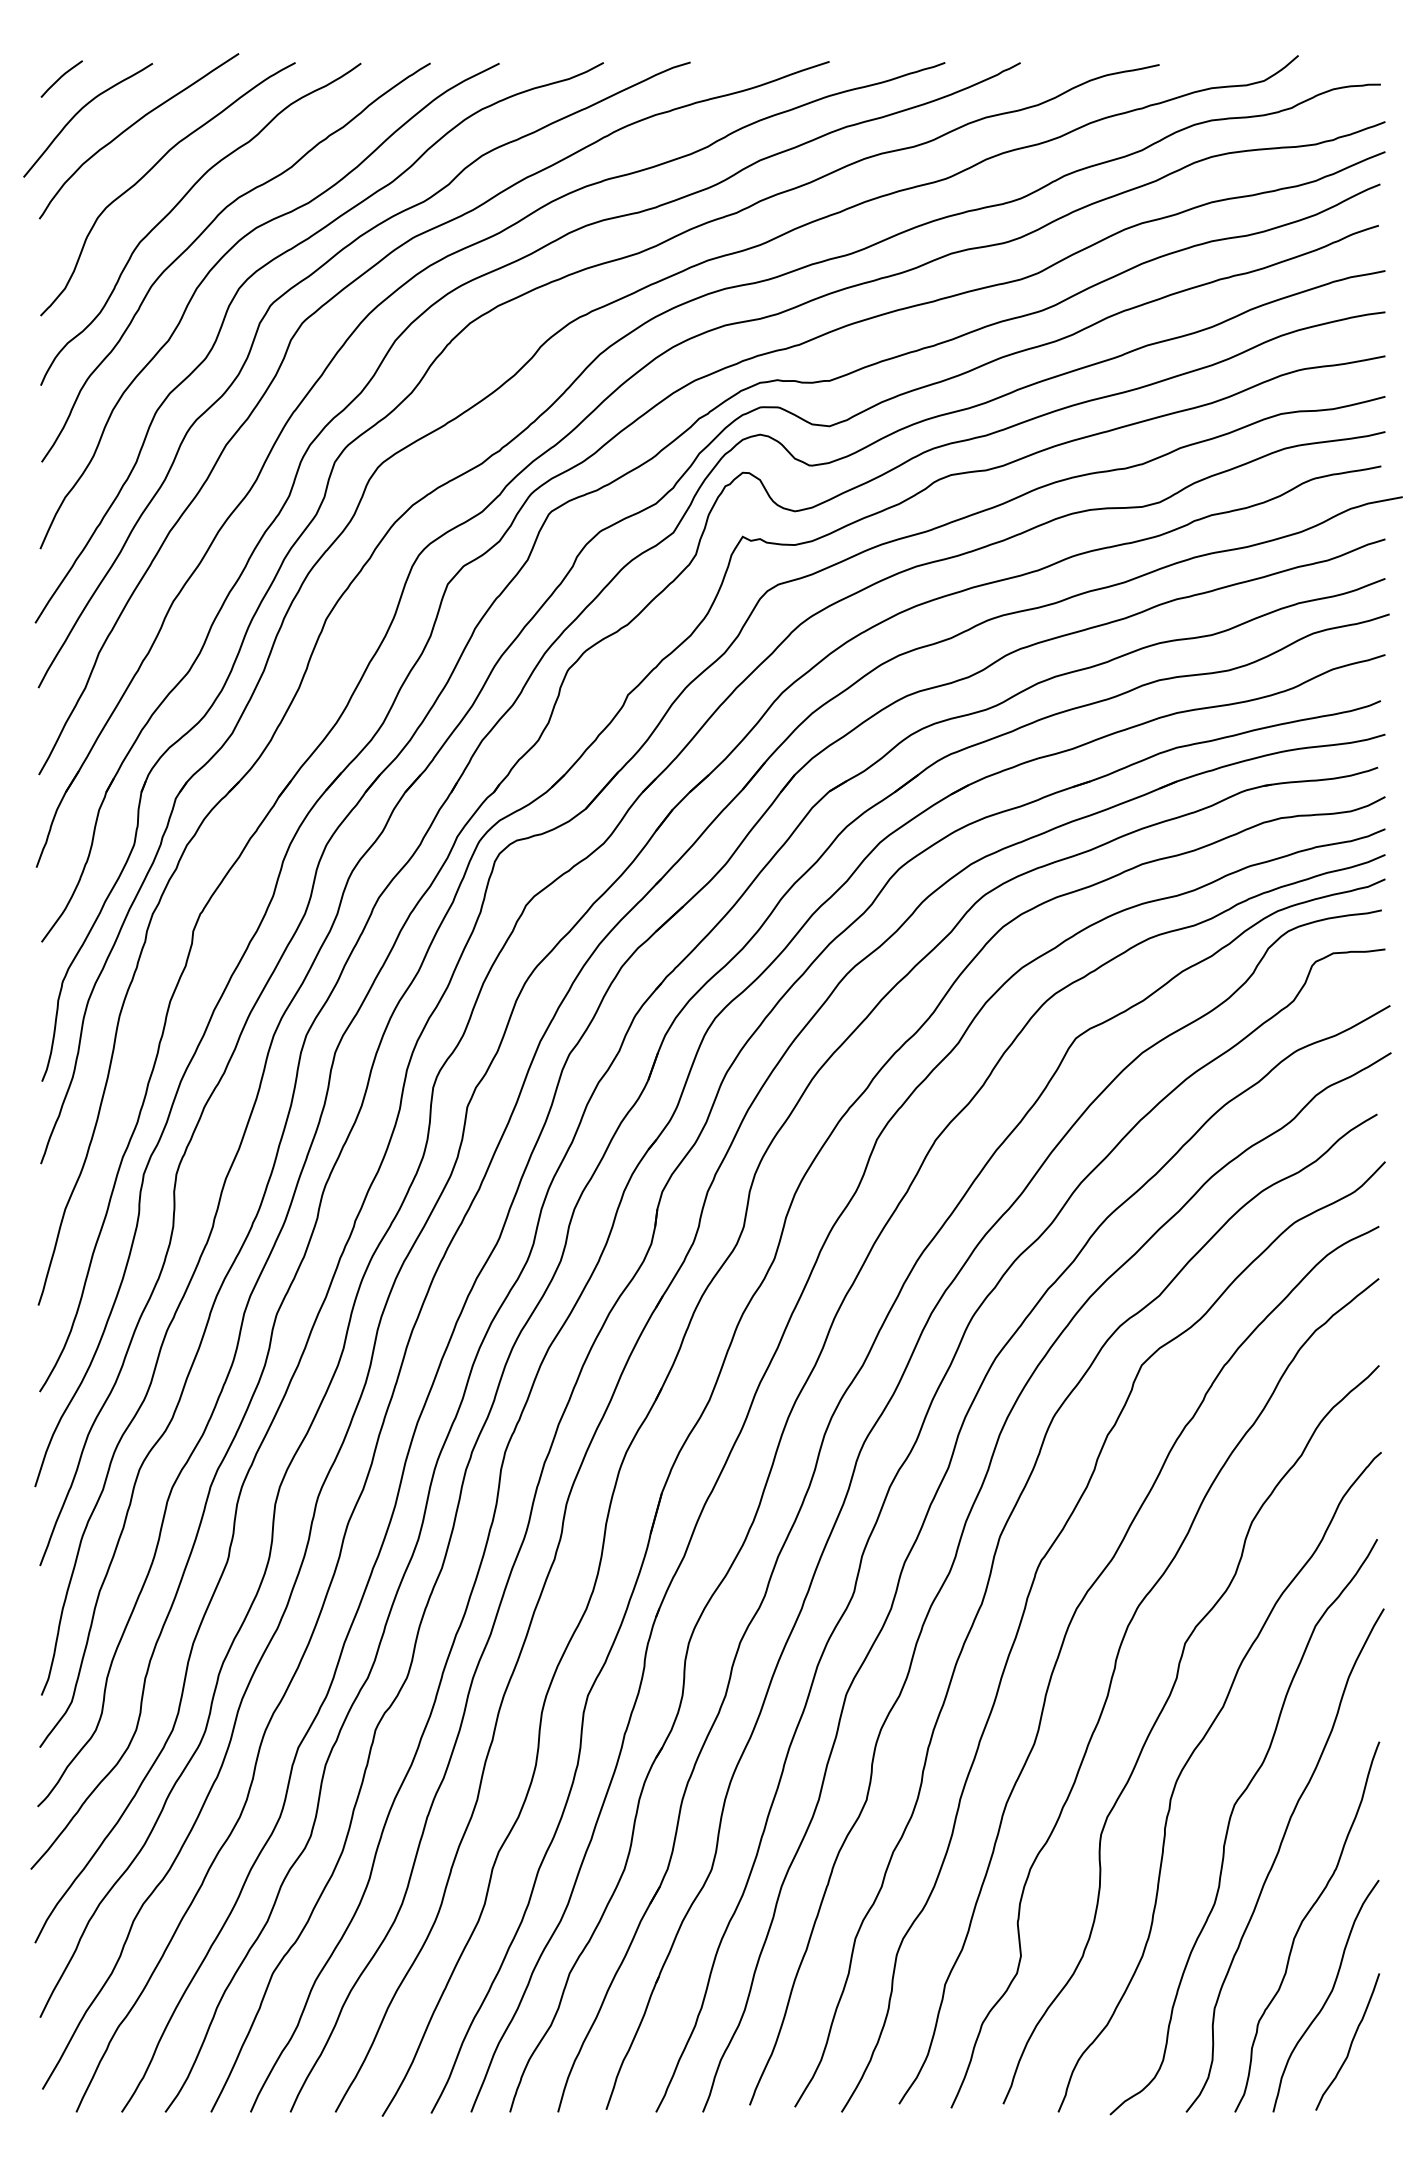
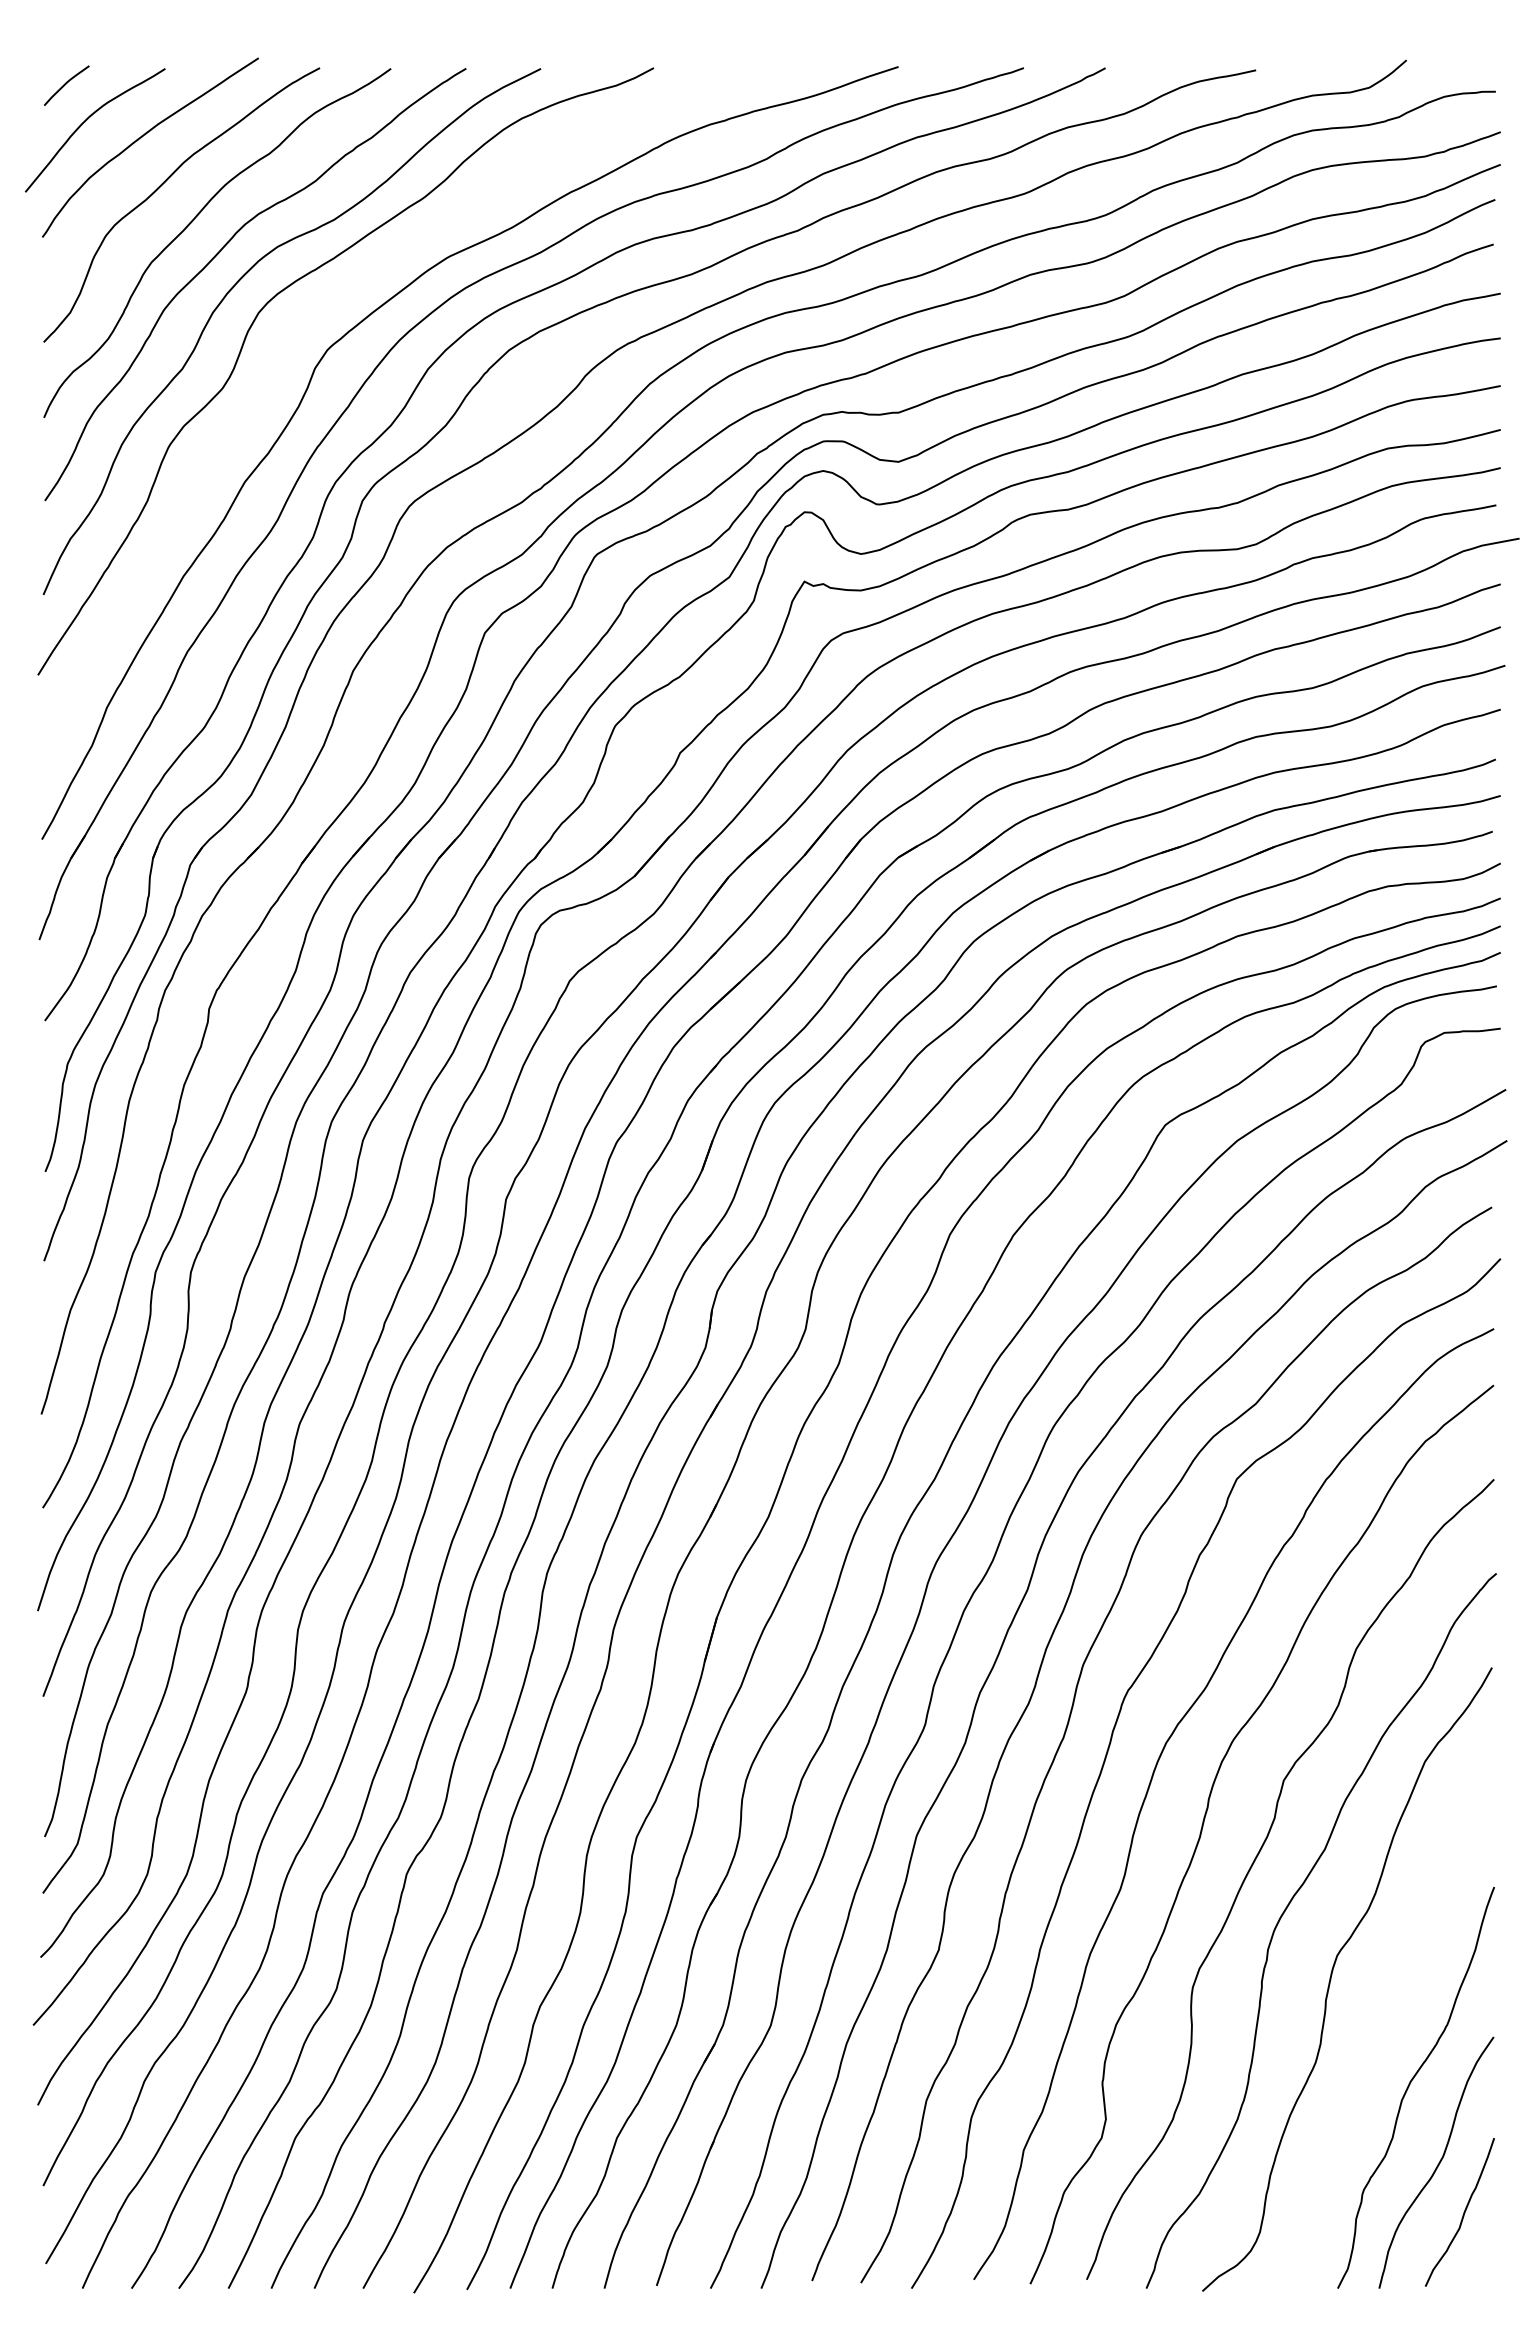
curve: (302, 281) -> (327, 305), removed
curve: (1277, 1857) -> (1383, 2012), removed

